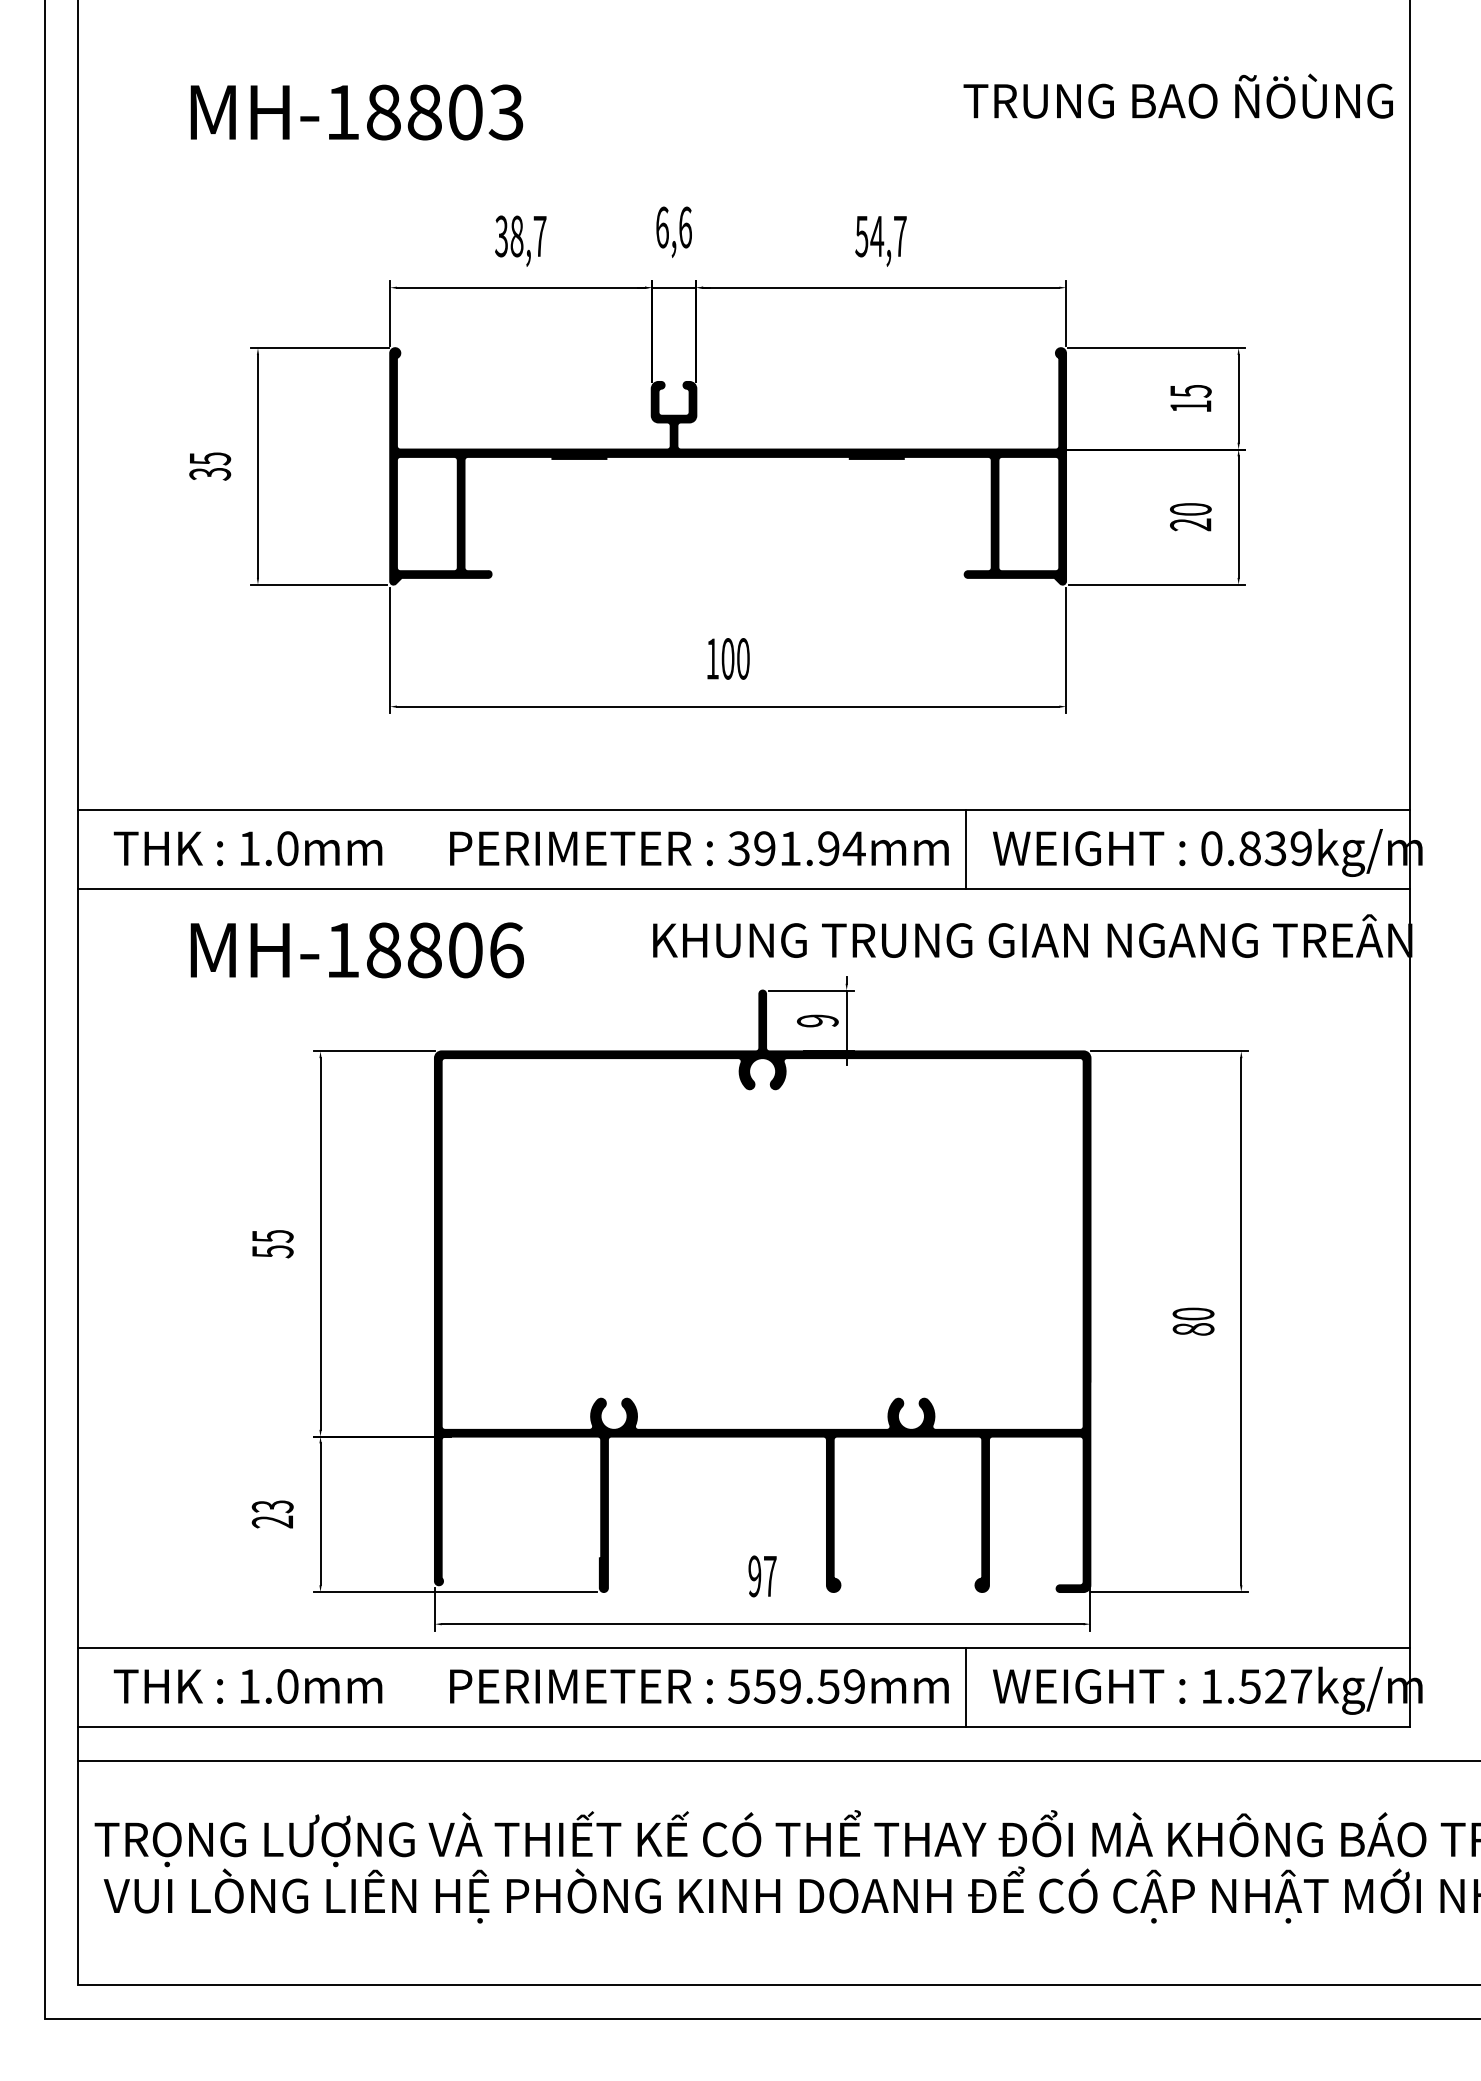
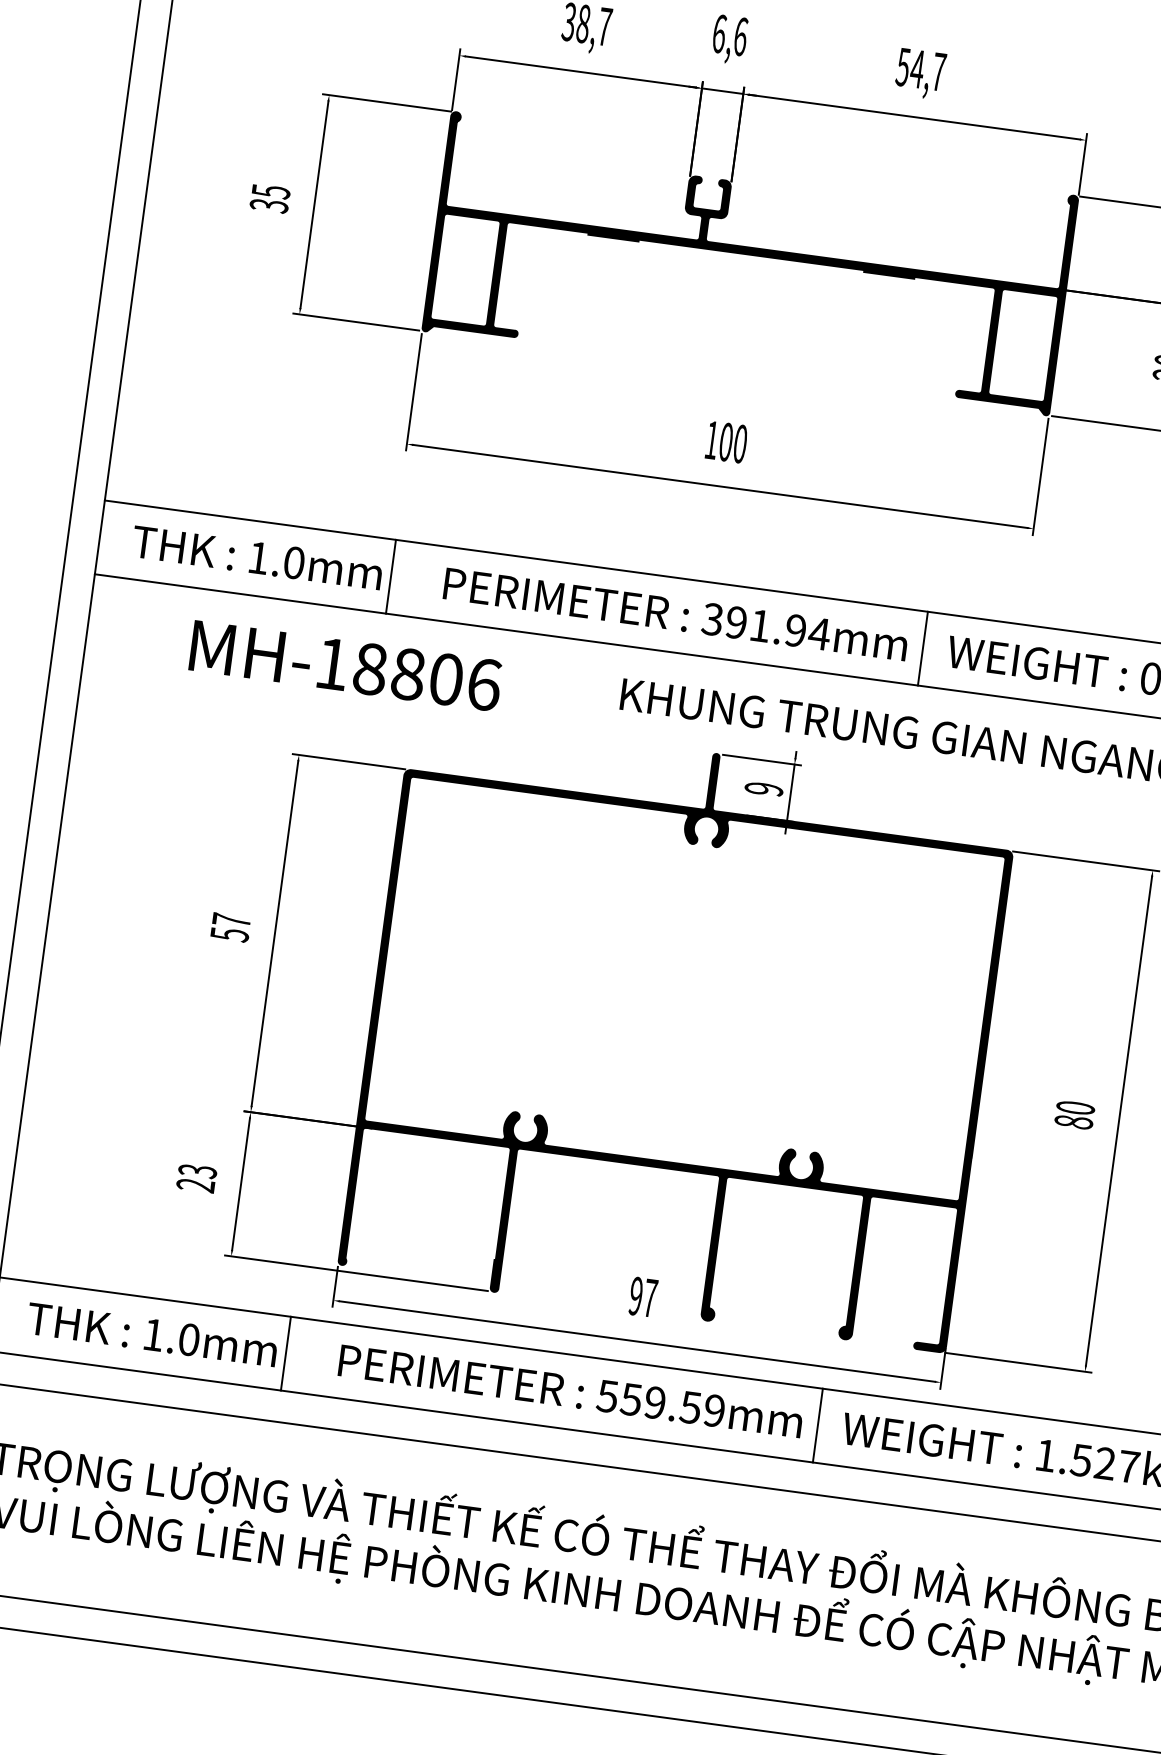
line: (392, 849) -> (391, 576), added
text: (272, 1236) -> (231, 920), 55 -> 57
line: (392, 1687) -> (286, 1353), added

